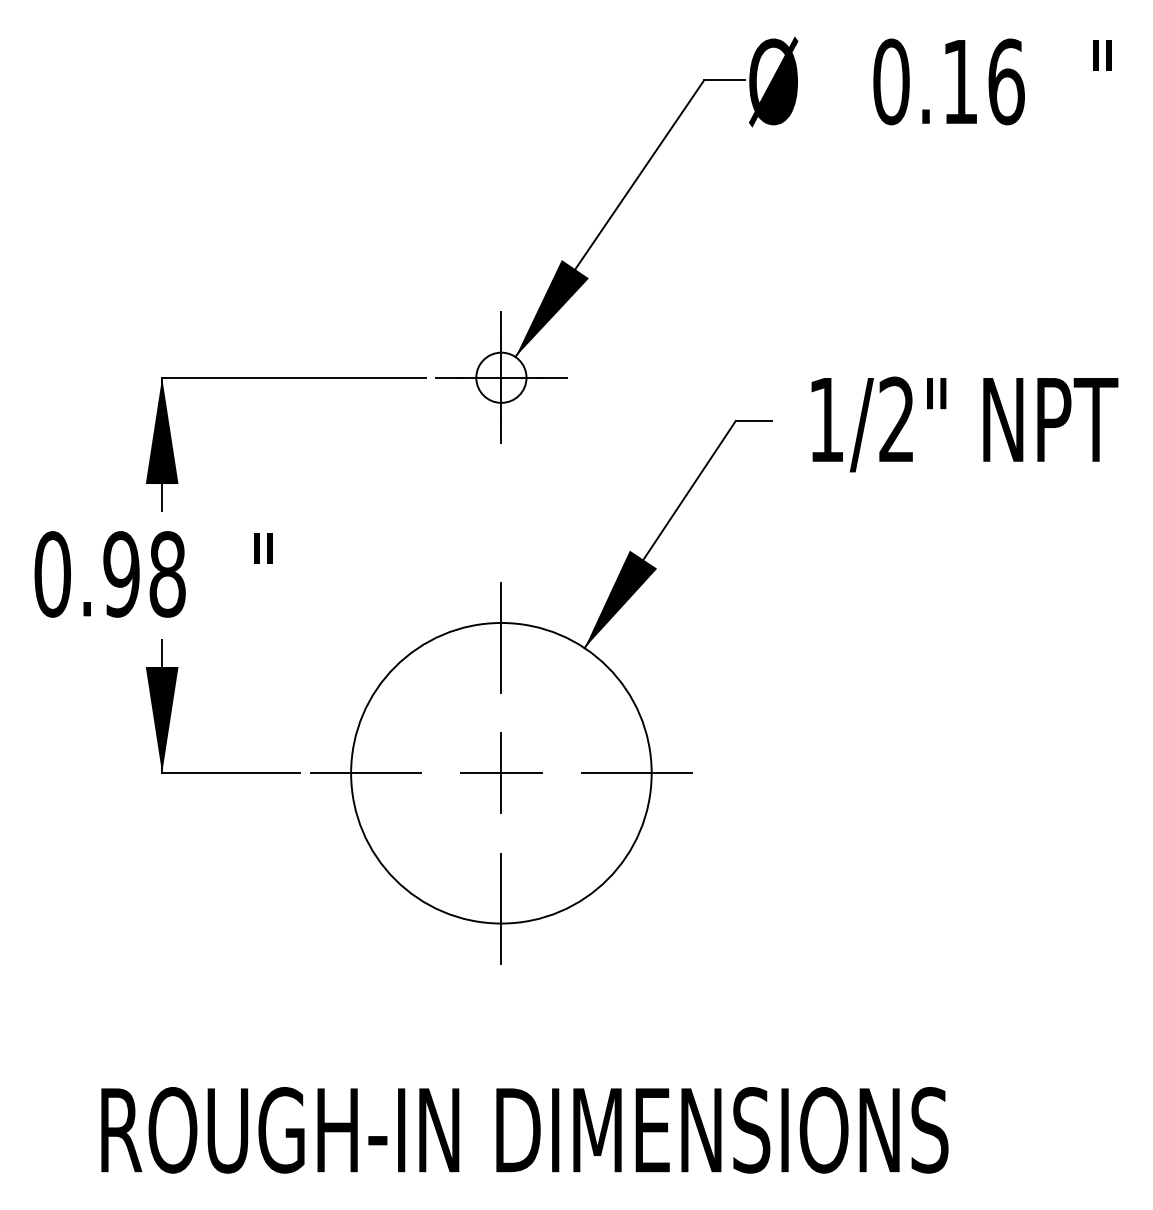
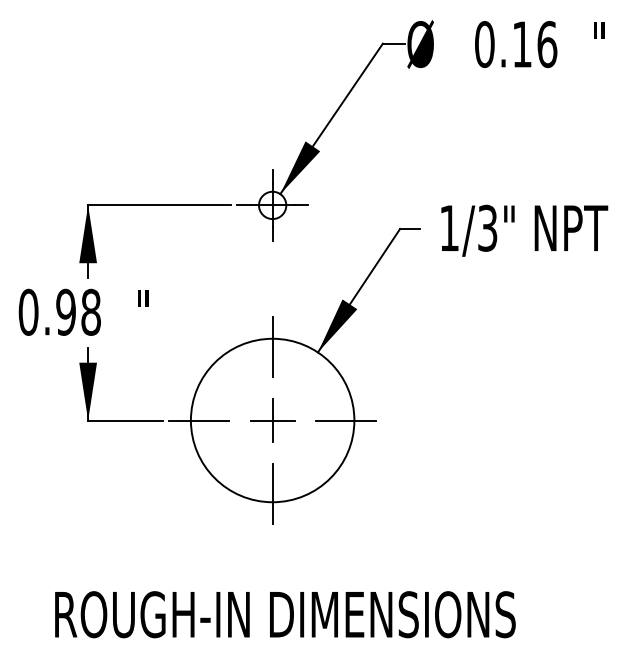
text: (896, 420) -> (487, 228), 1/2" -> 1/3"

